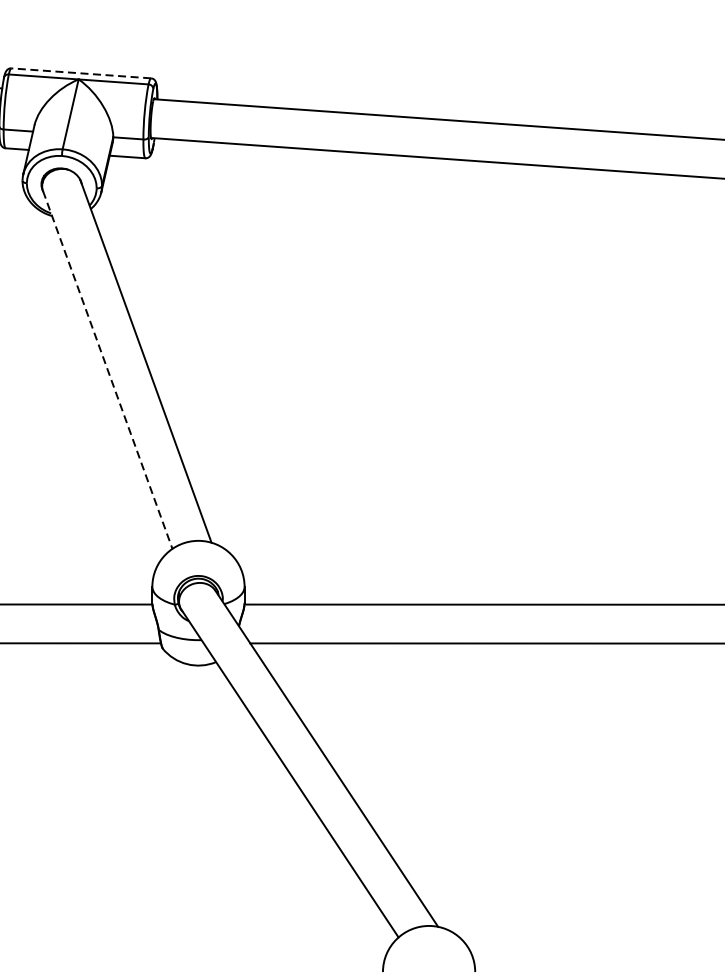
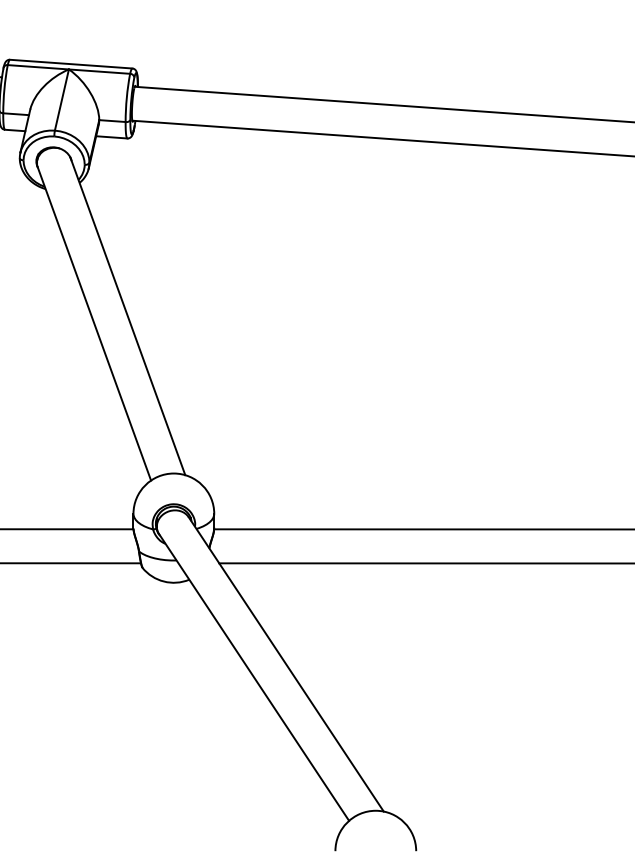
line: (80, 73) -> (70, 64), dashed -> solid
line: (107, 369) -> (94, 323), dashed -> solid

